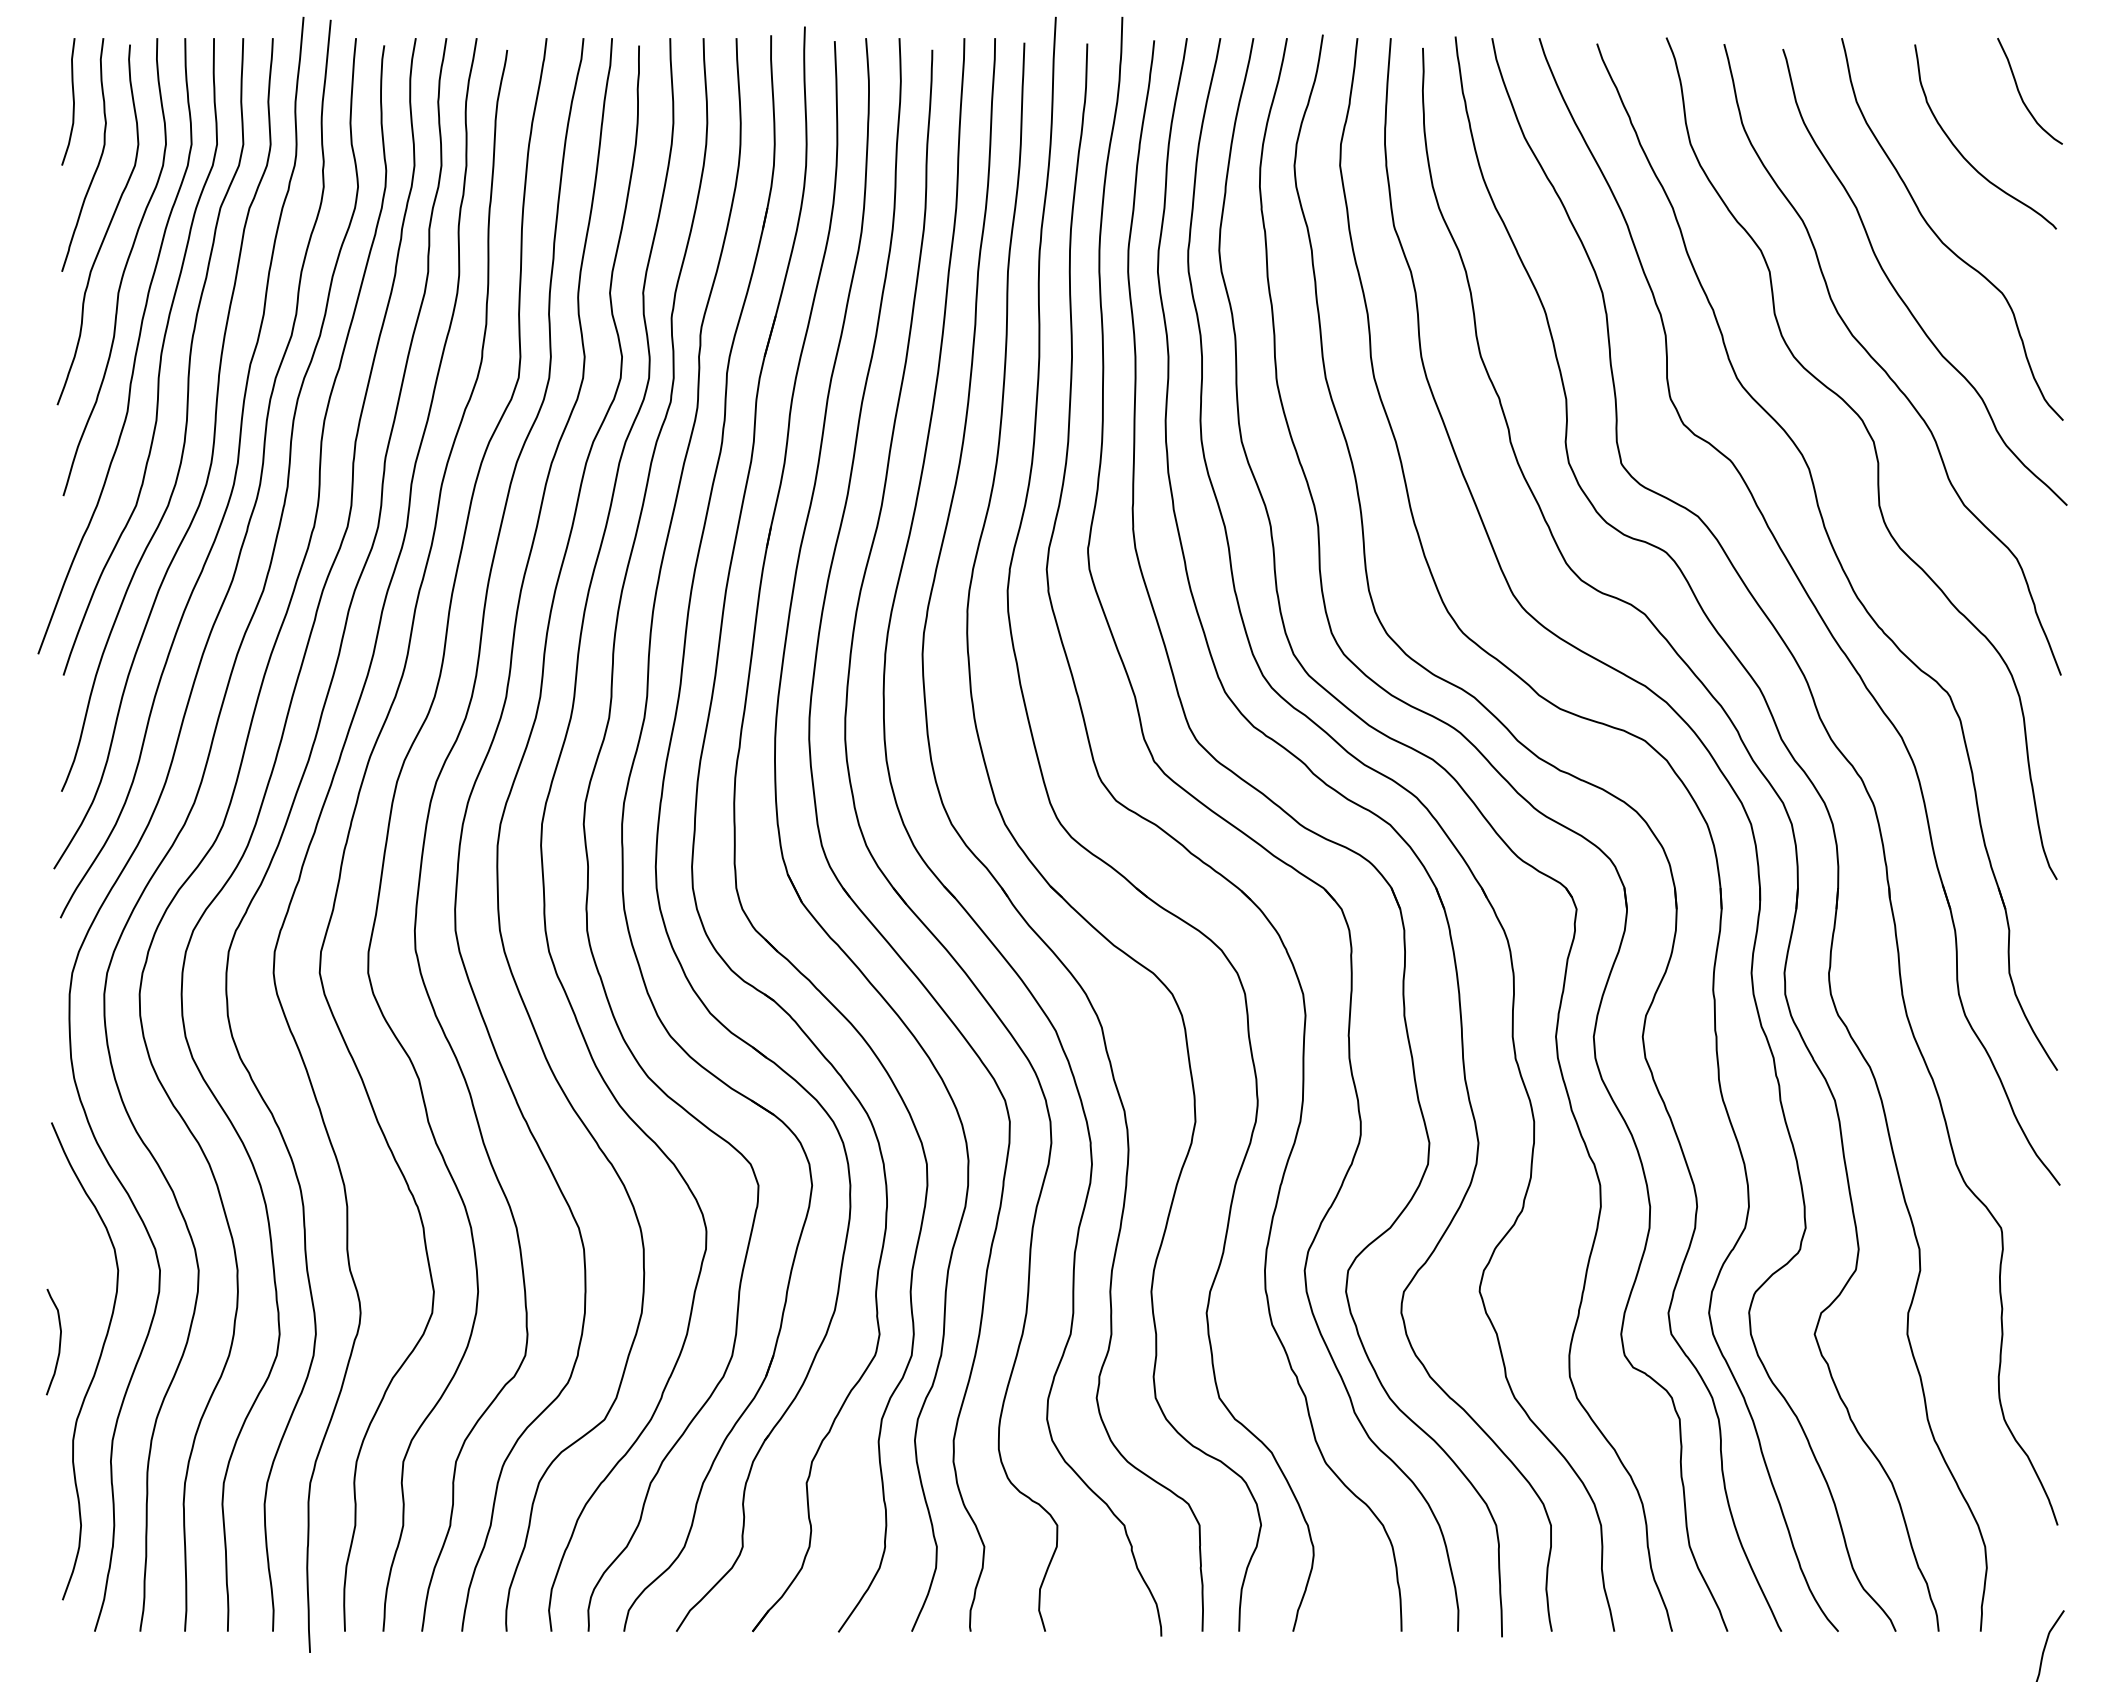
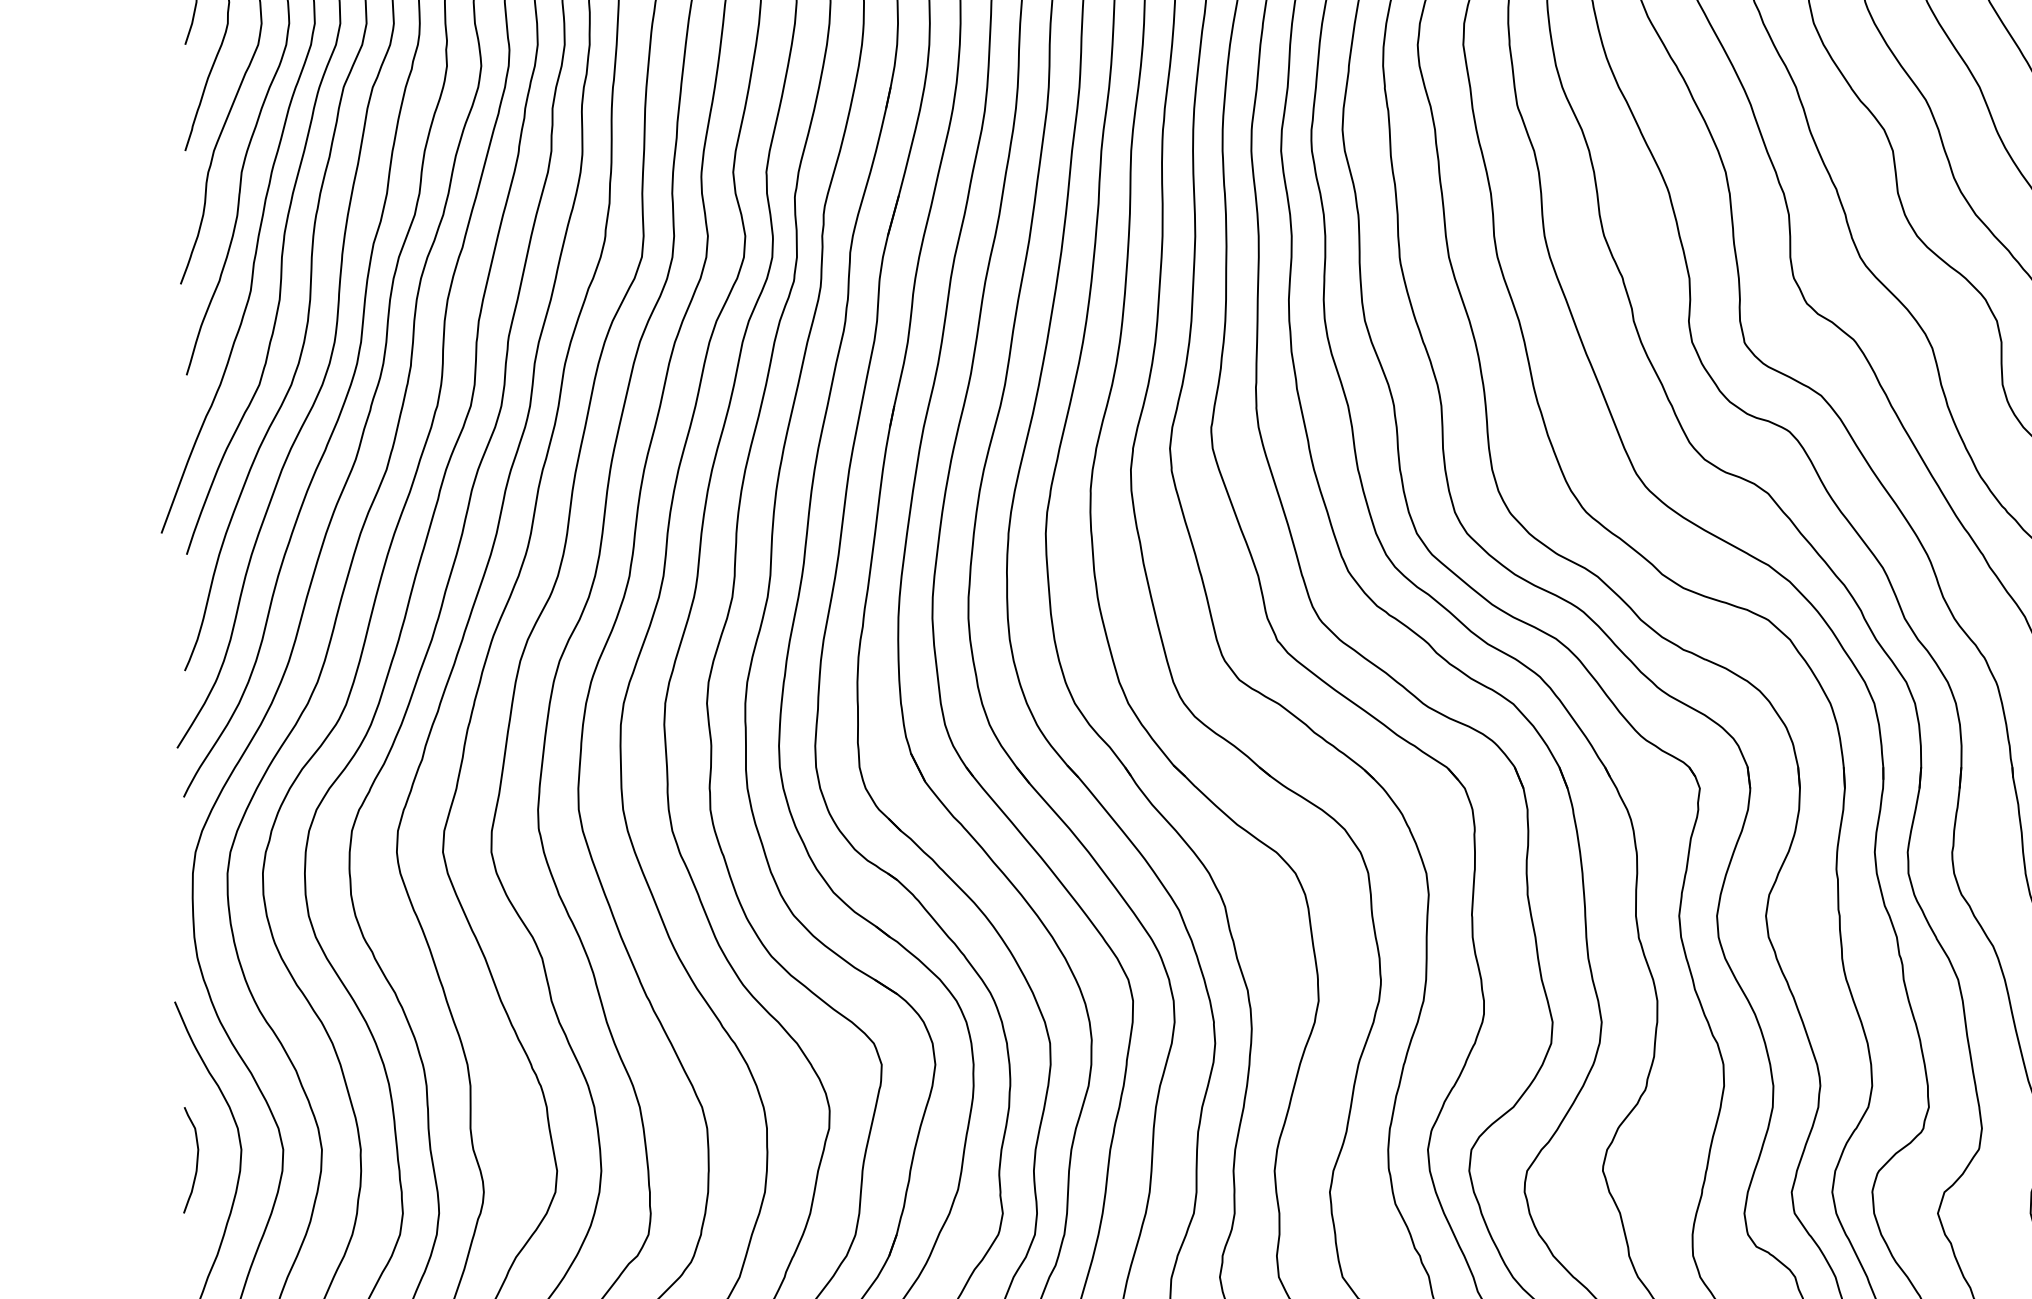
curve: (59, 1342) -> (196, 1160), moved

